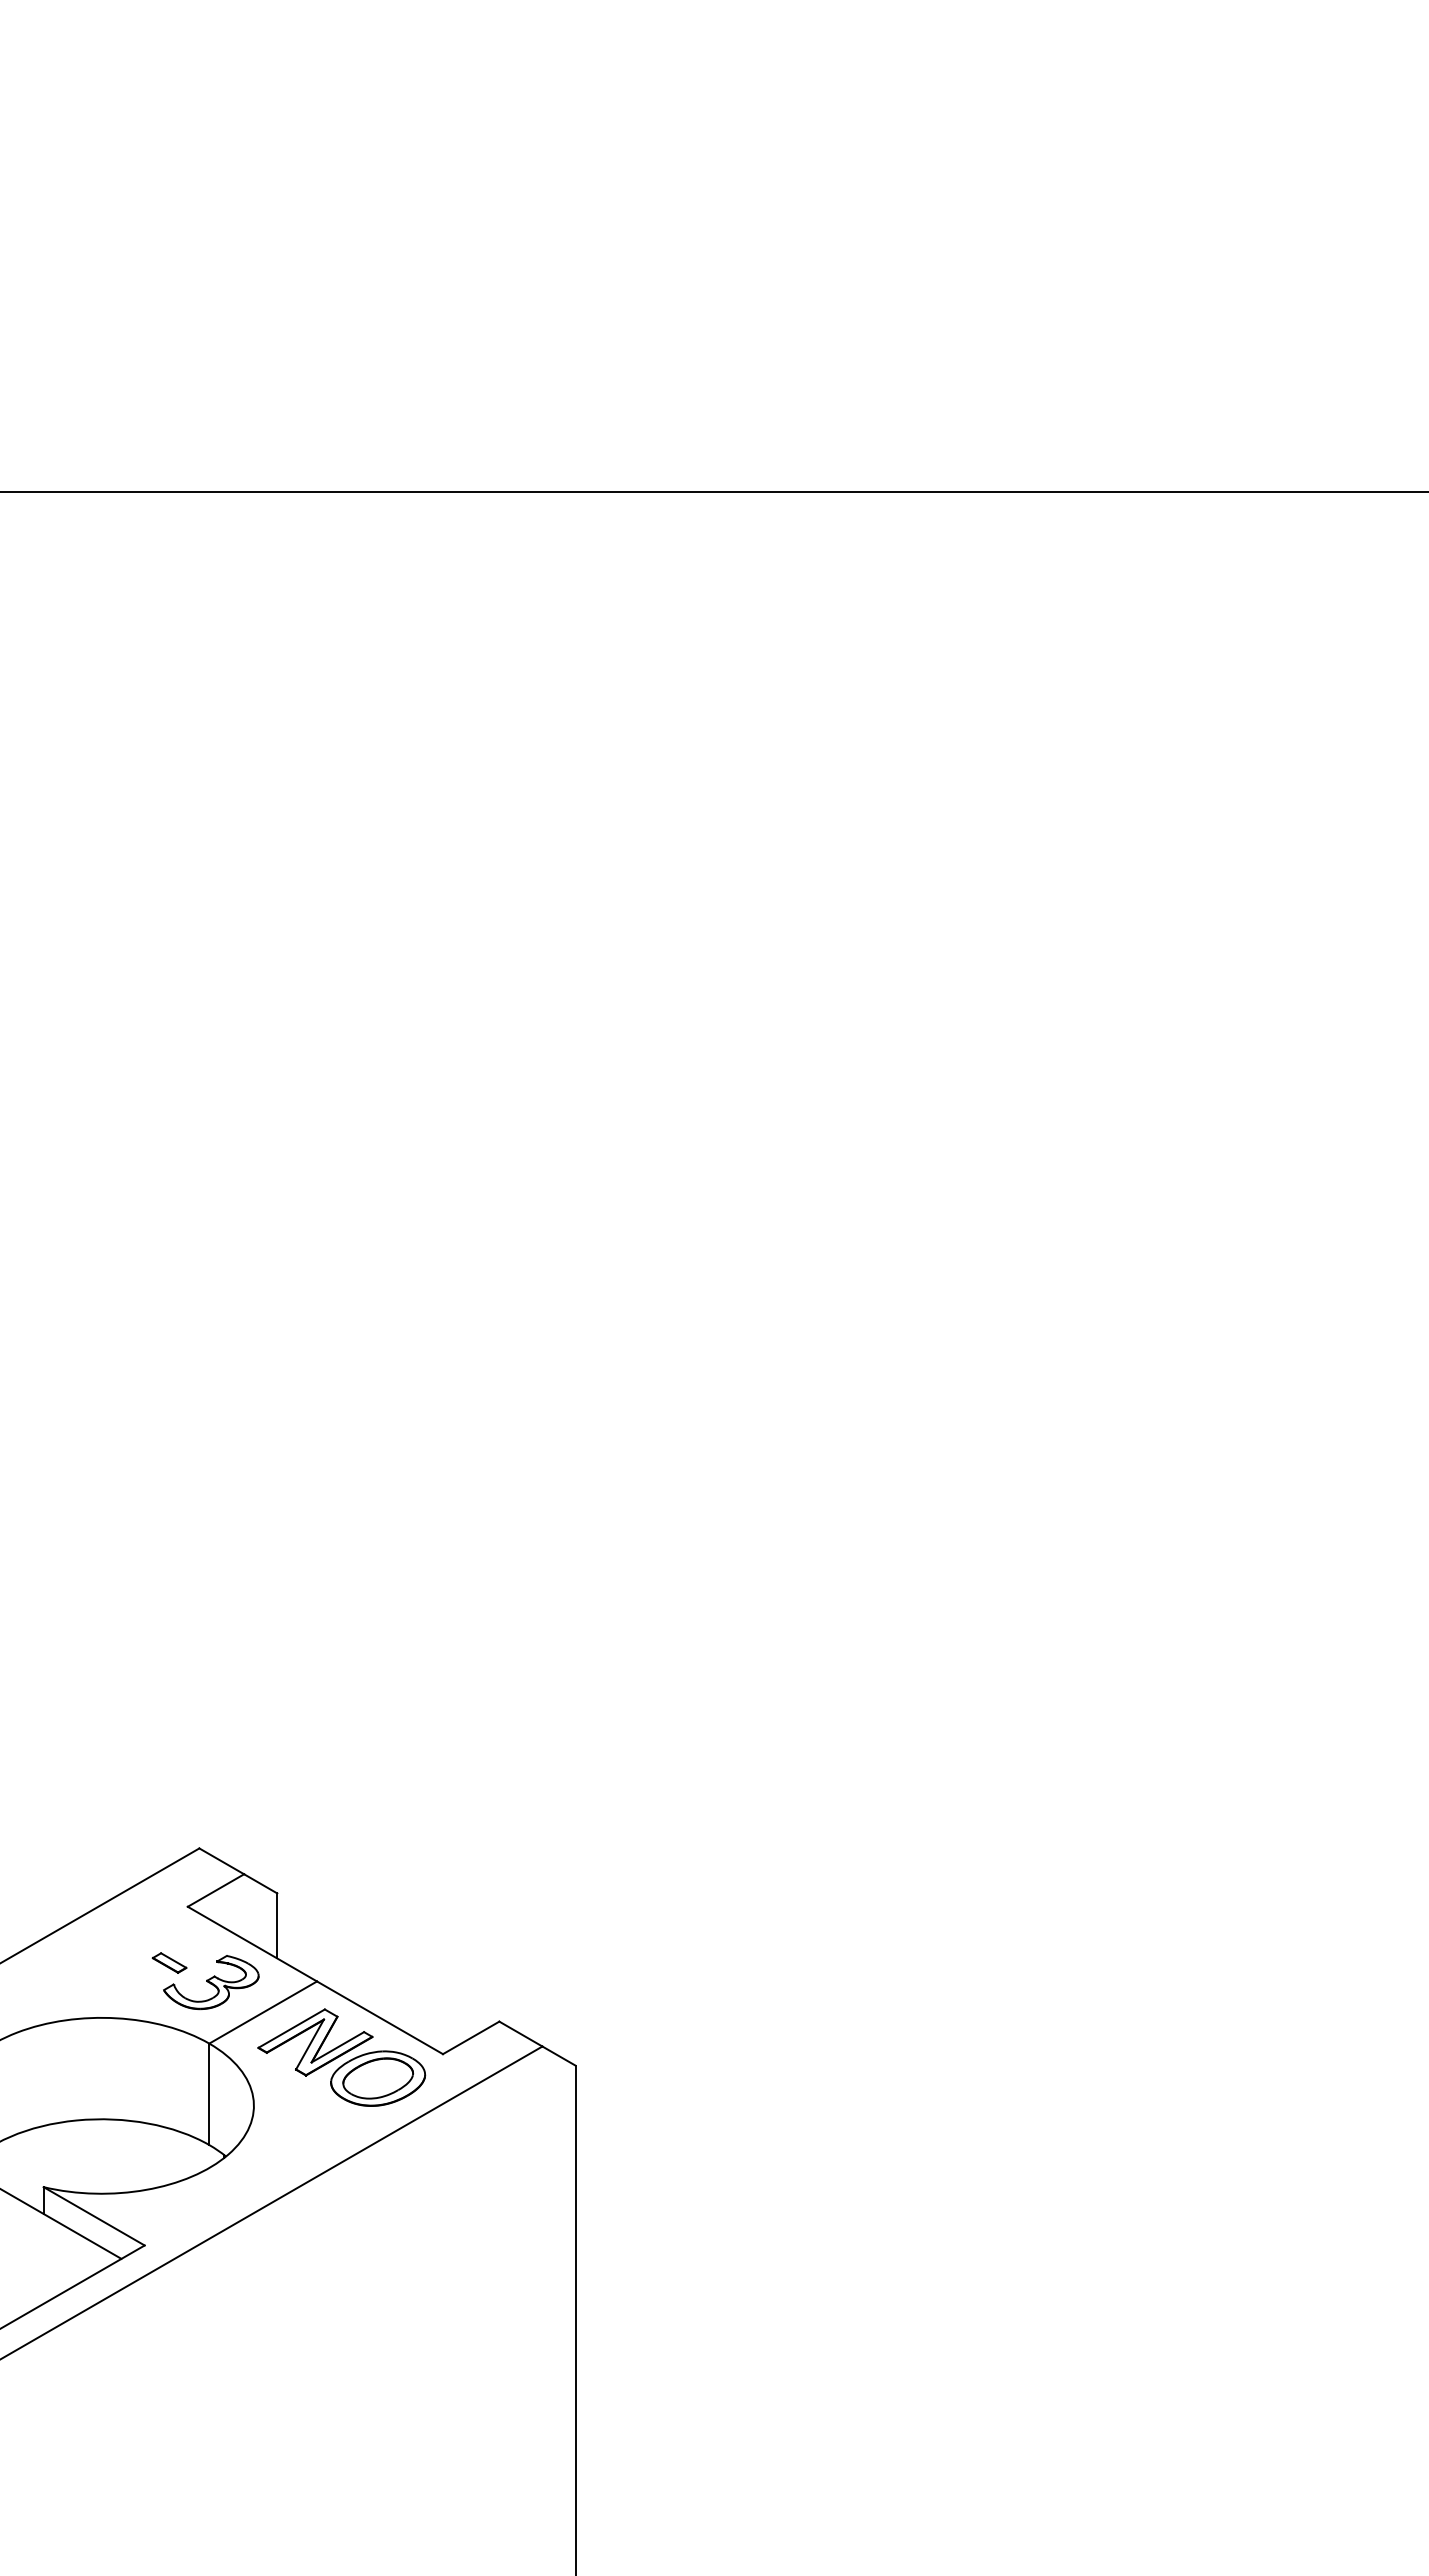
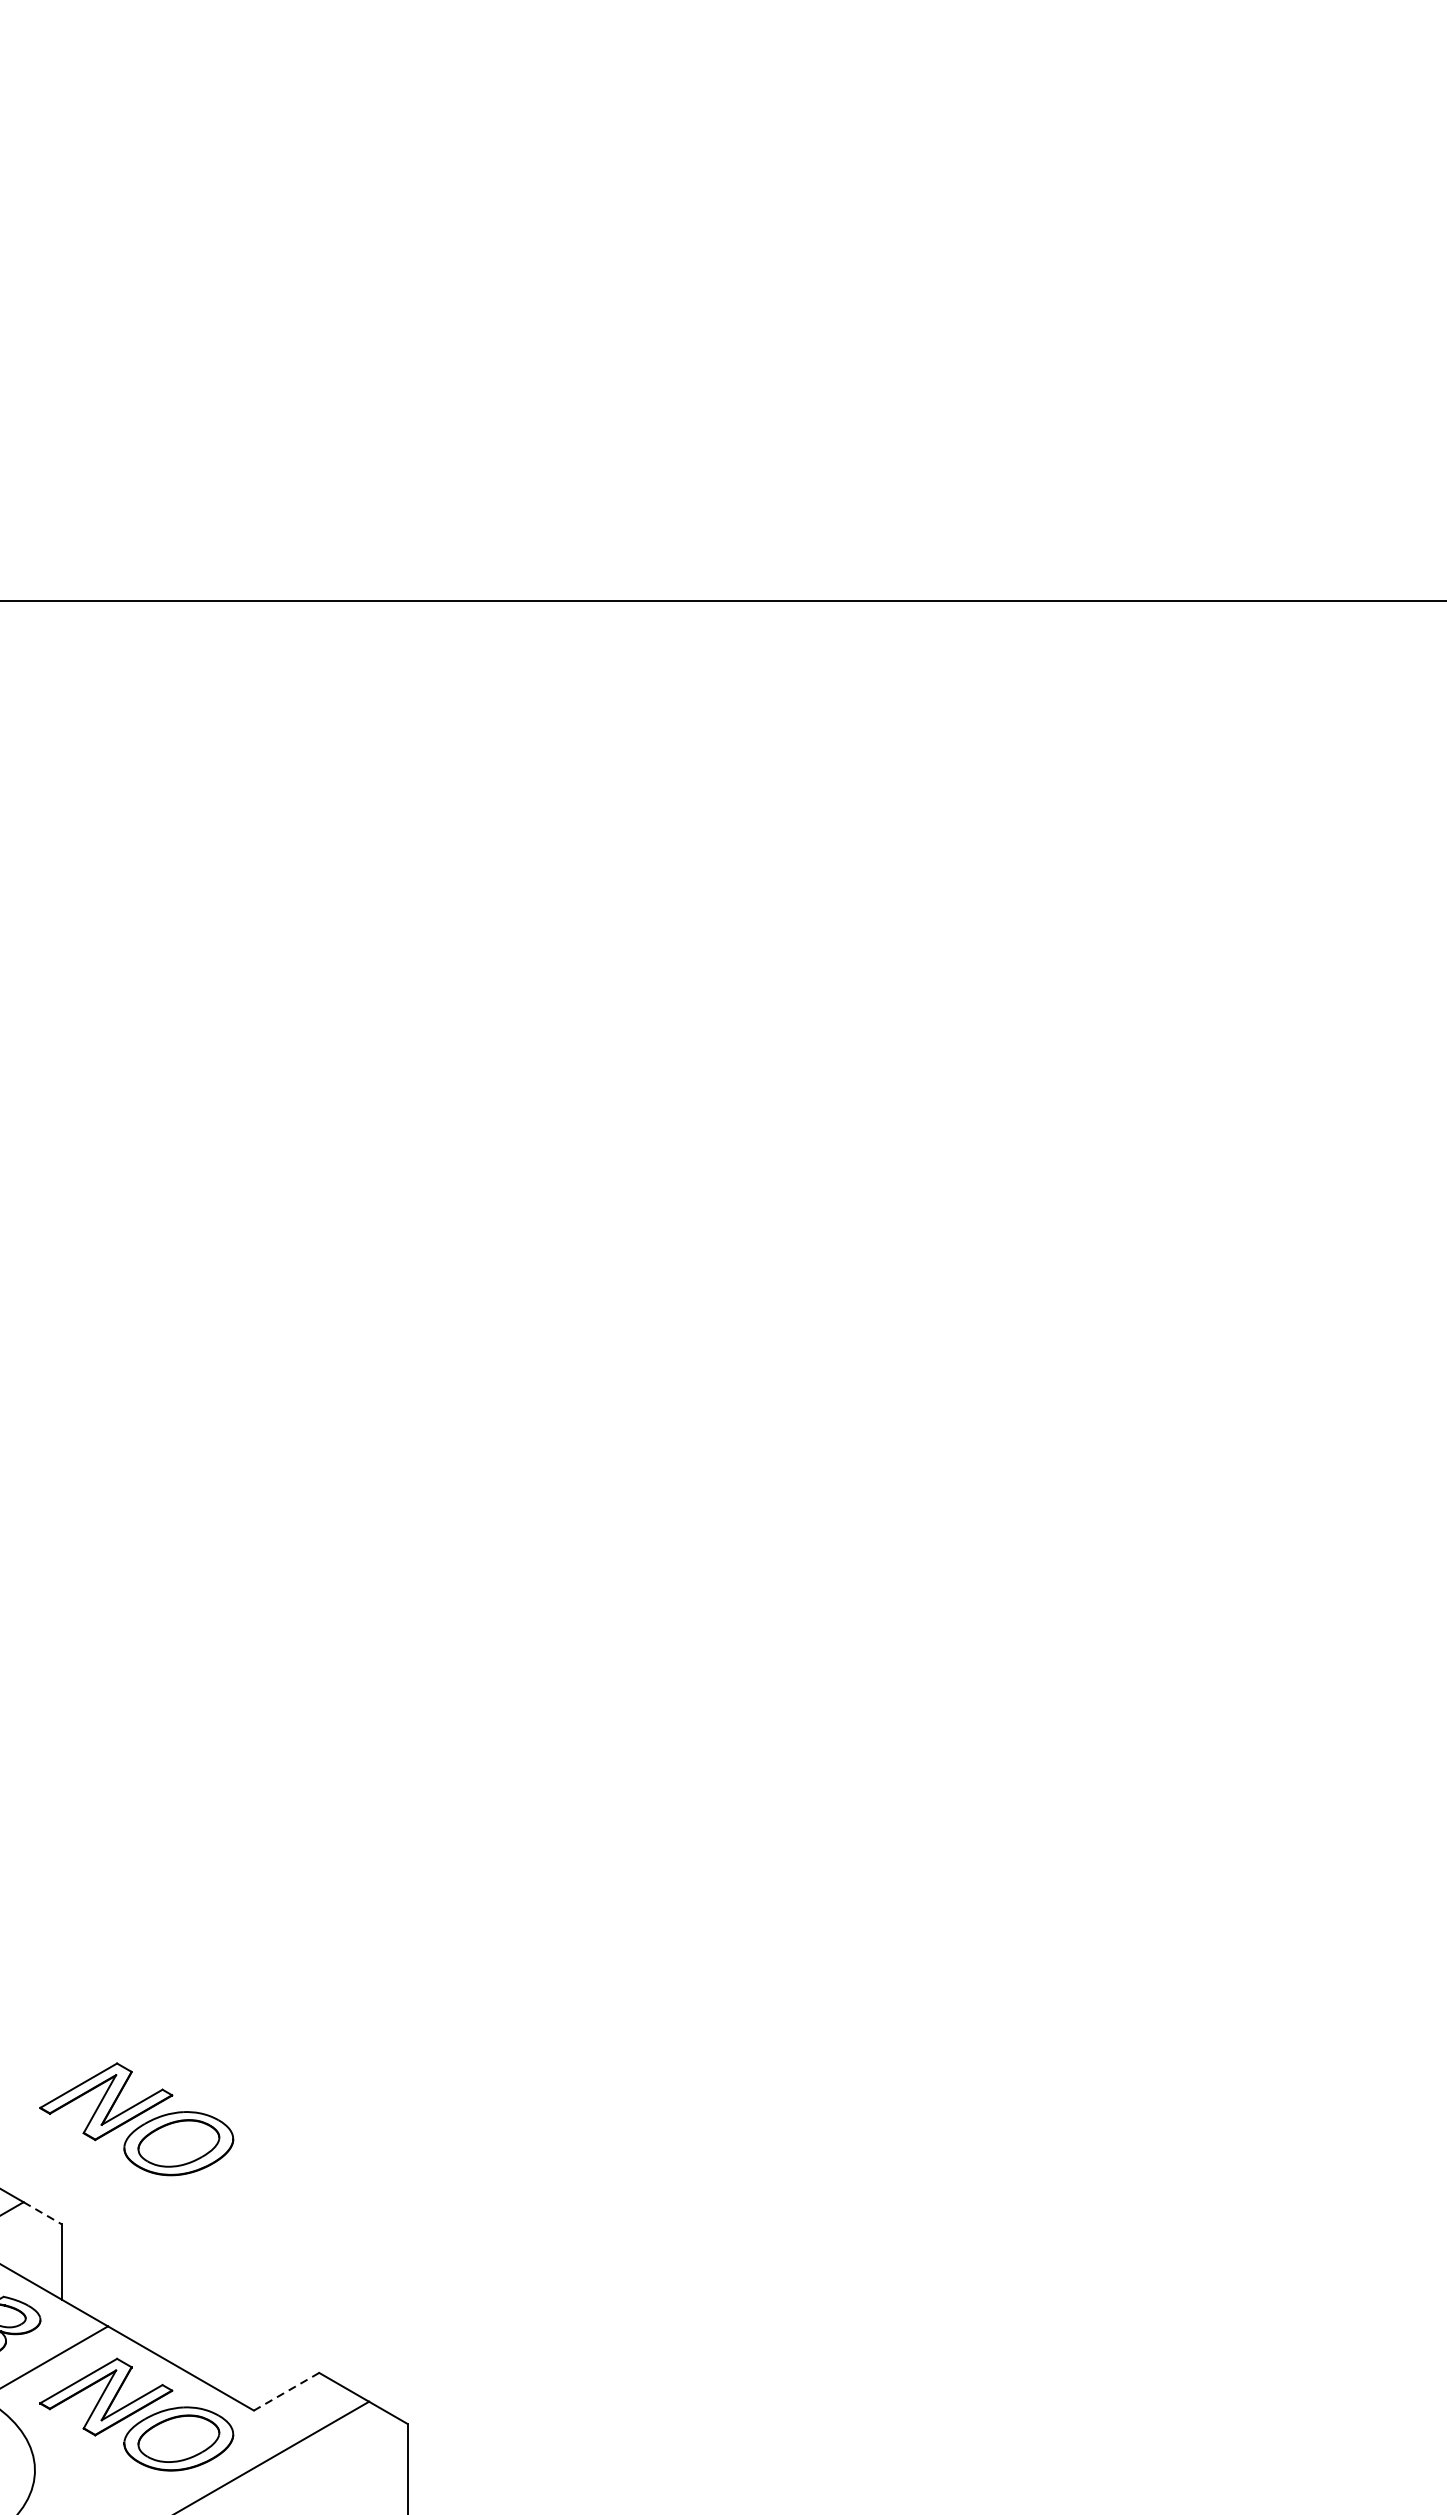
part: (341, 1802) -> (136, 2119), added
line: (261, 1884) -> (43, 2214), solid -> dashed
line: (471, 2037) -> (286, 2391), solid -> dashed

